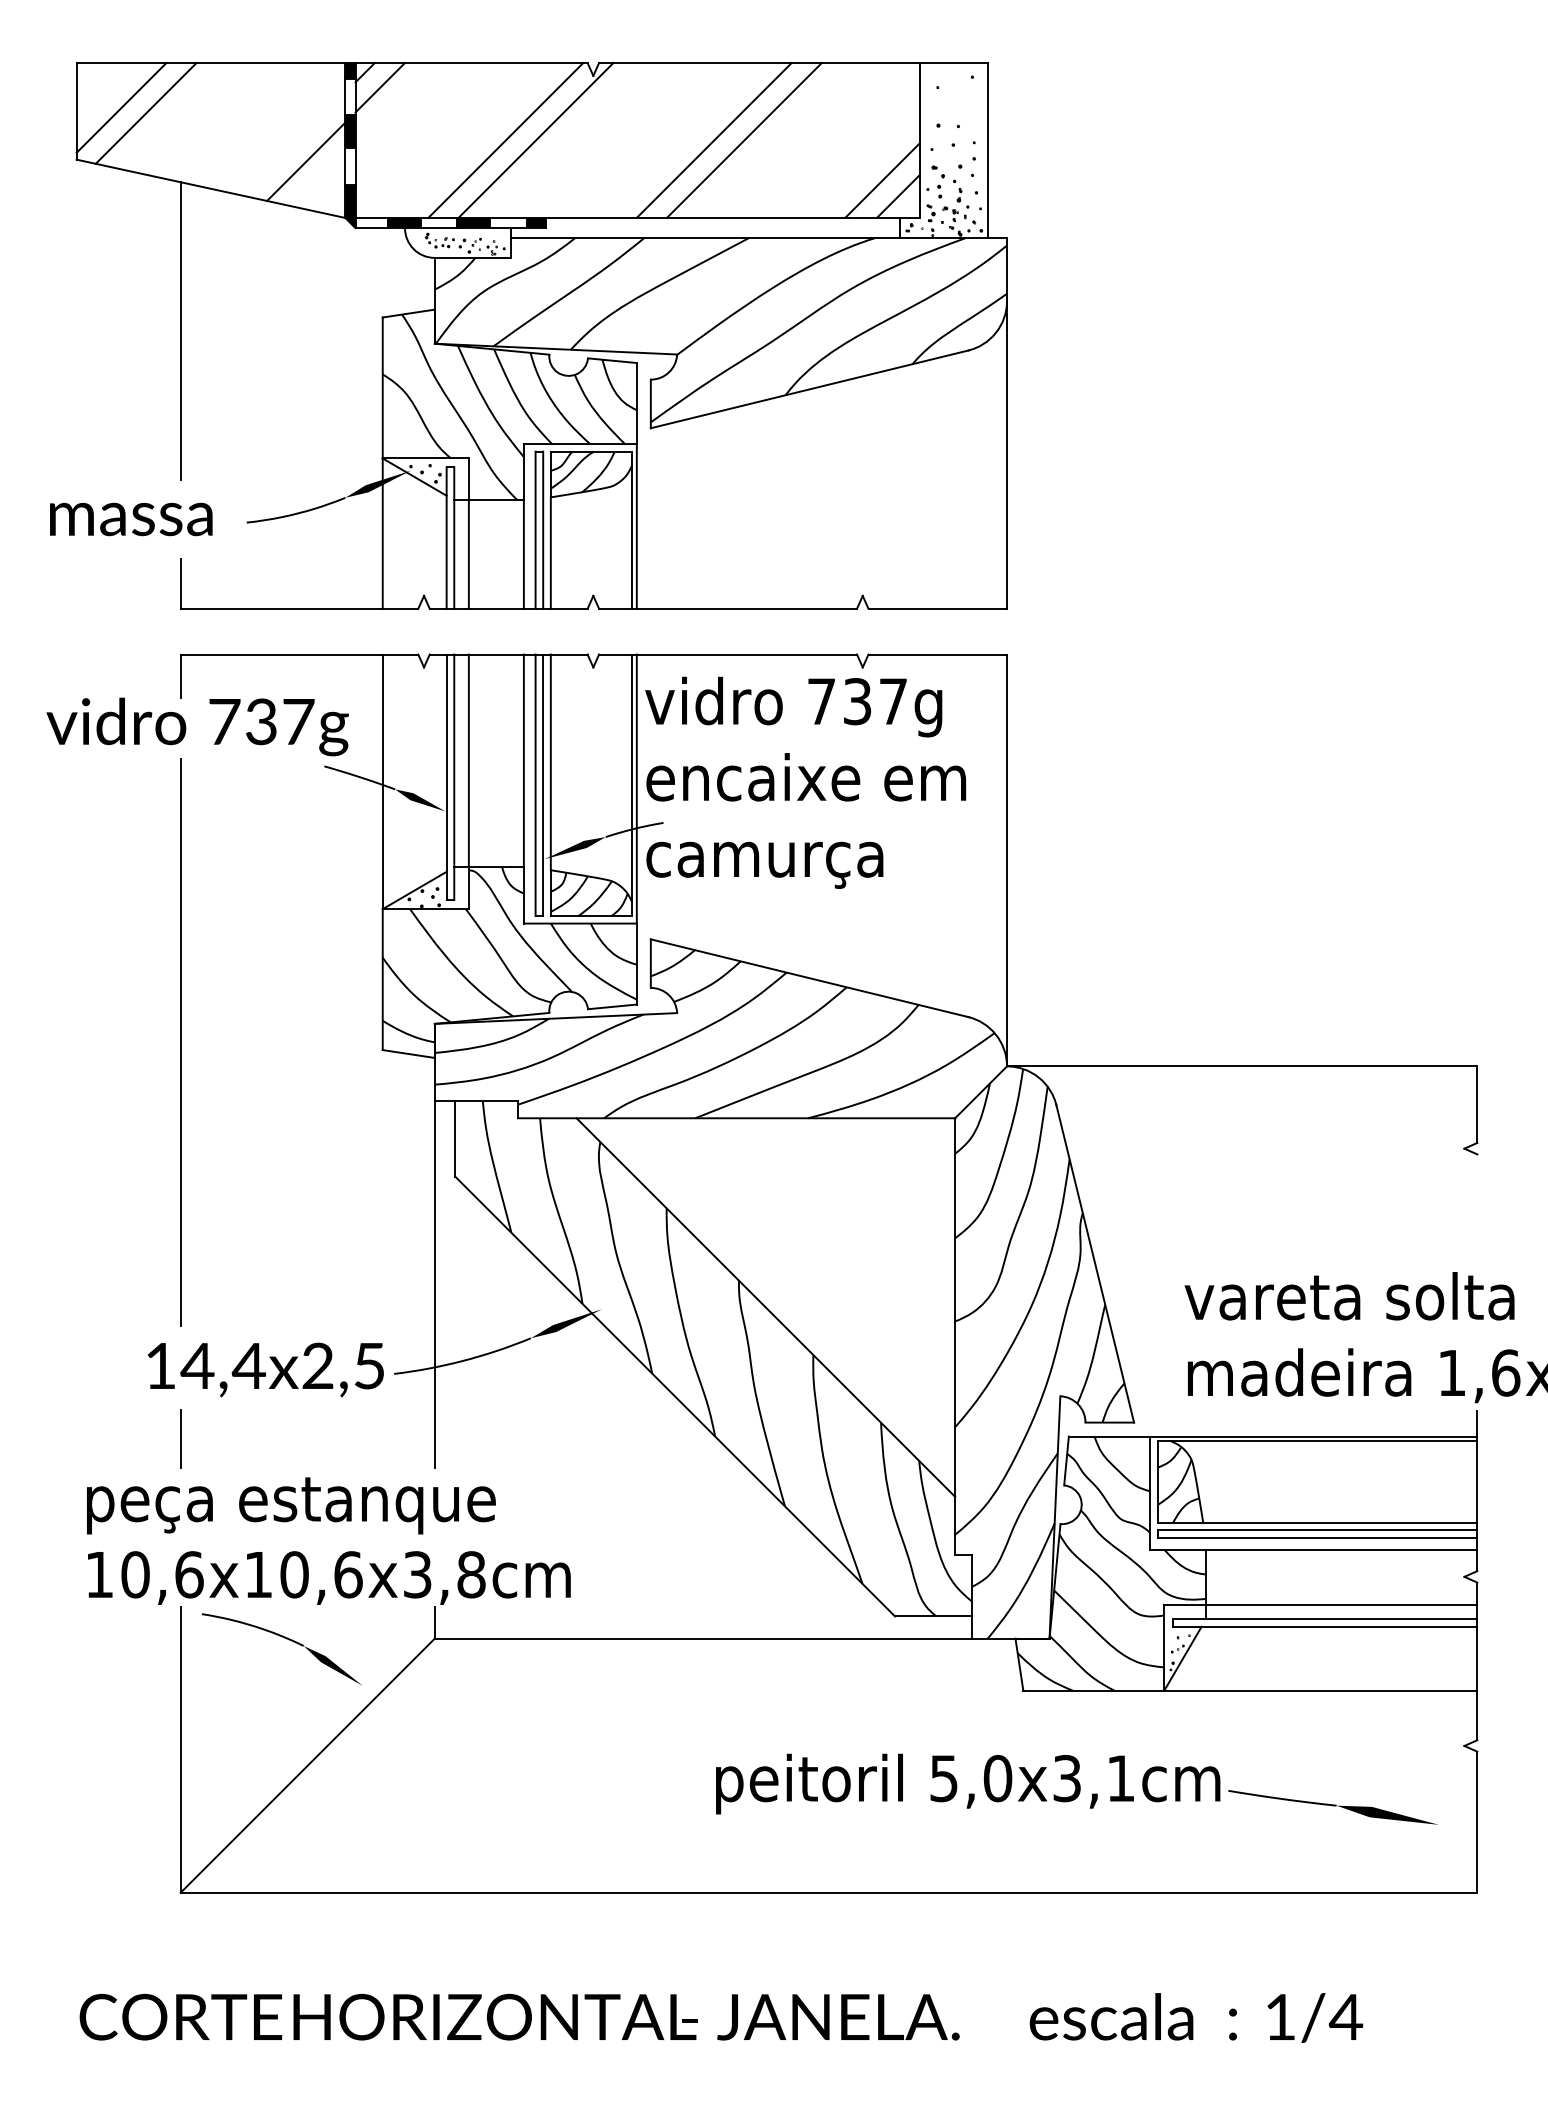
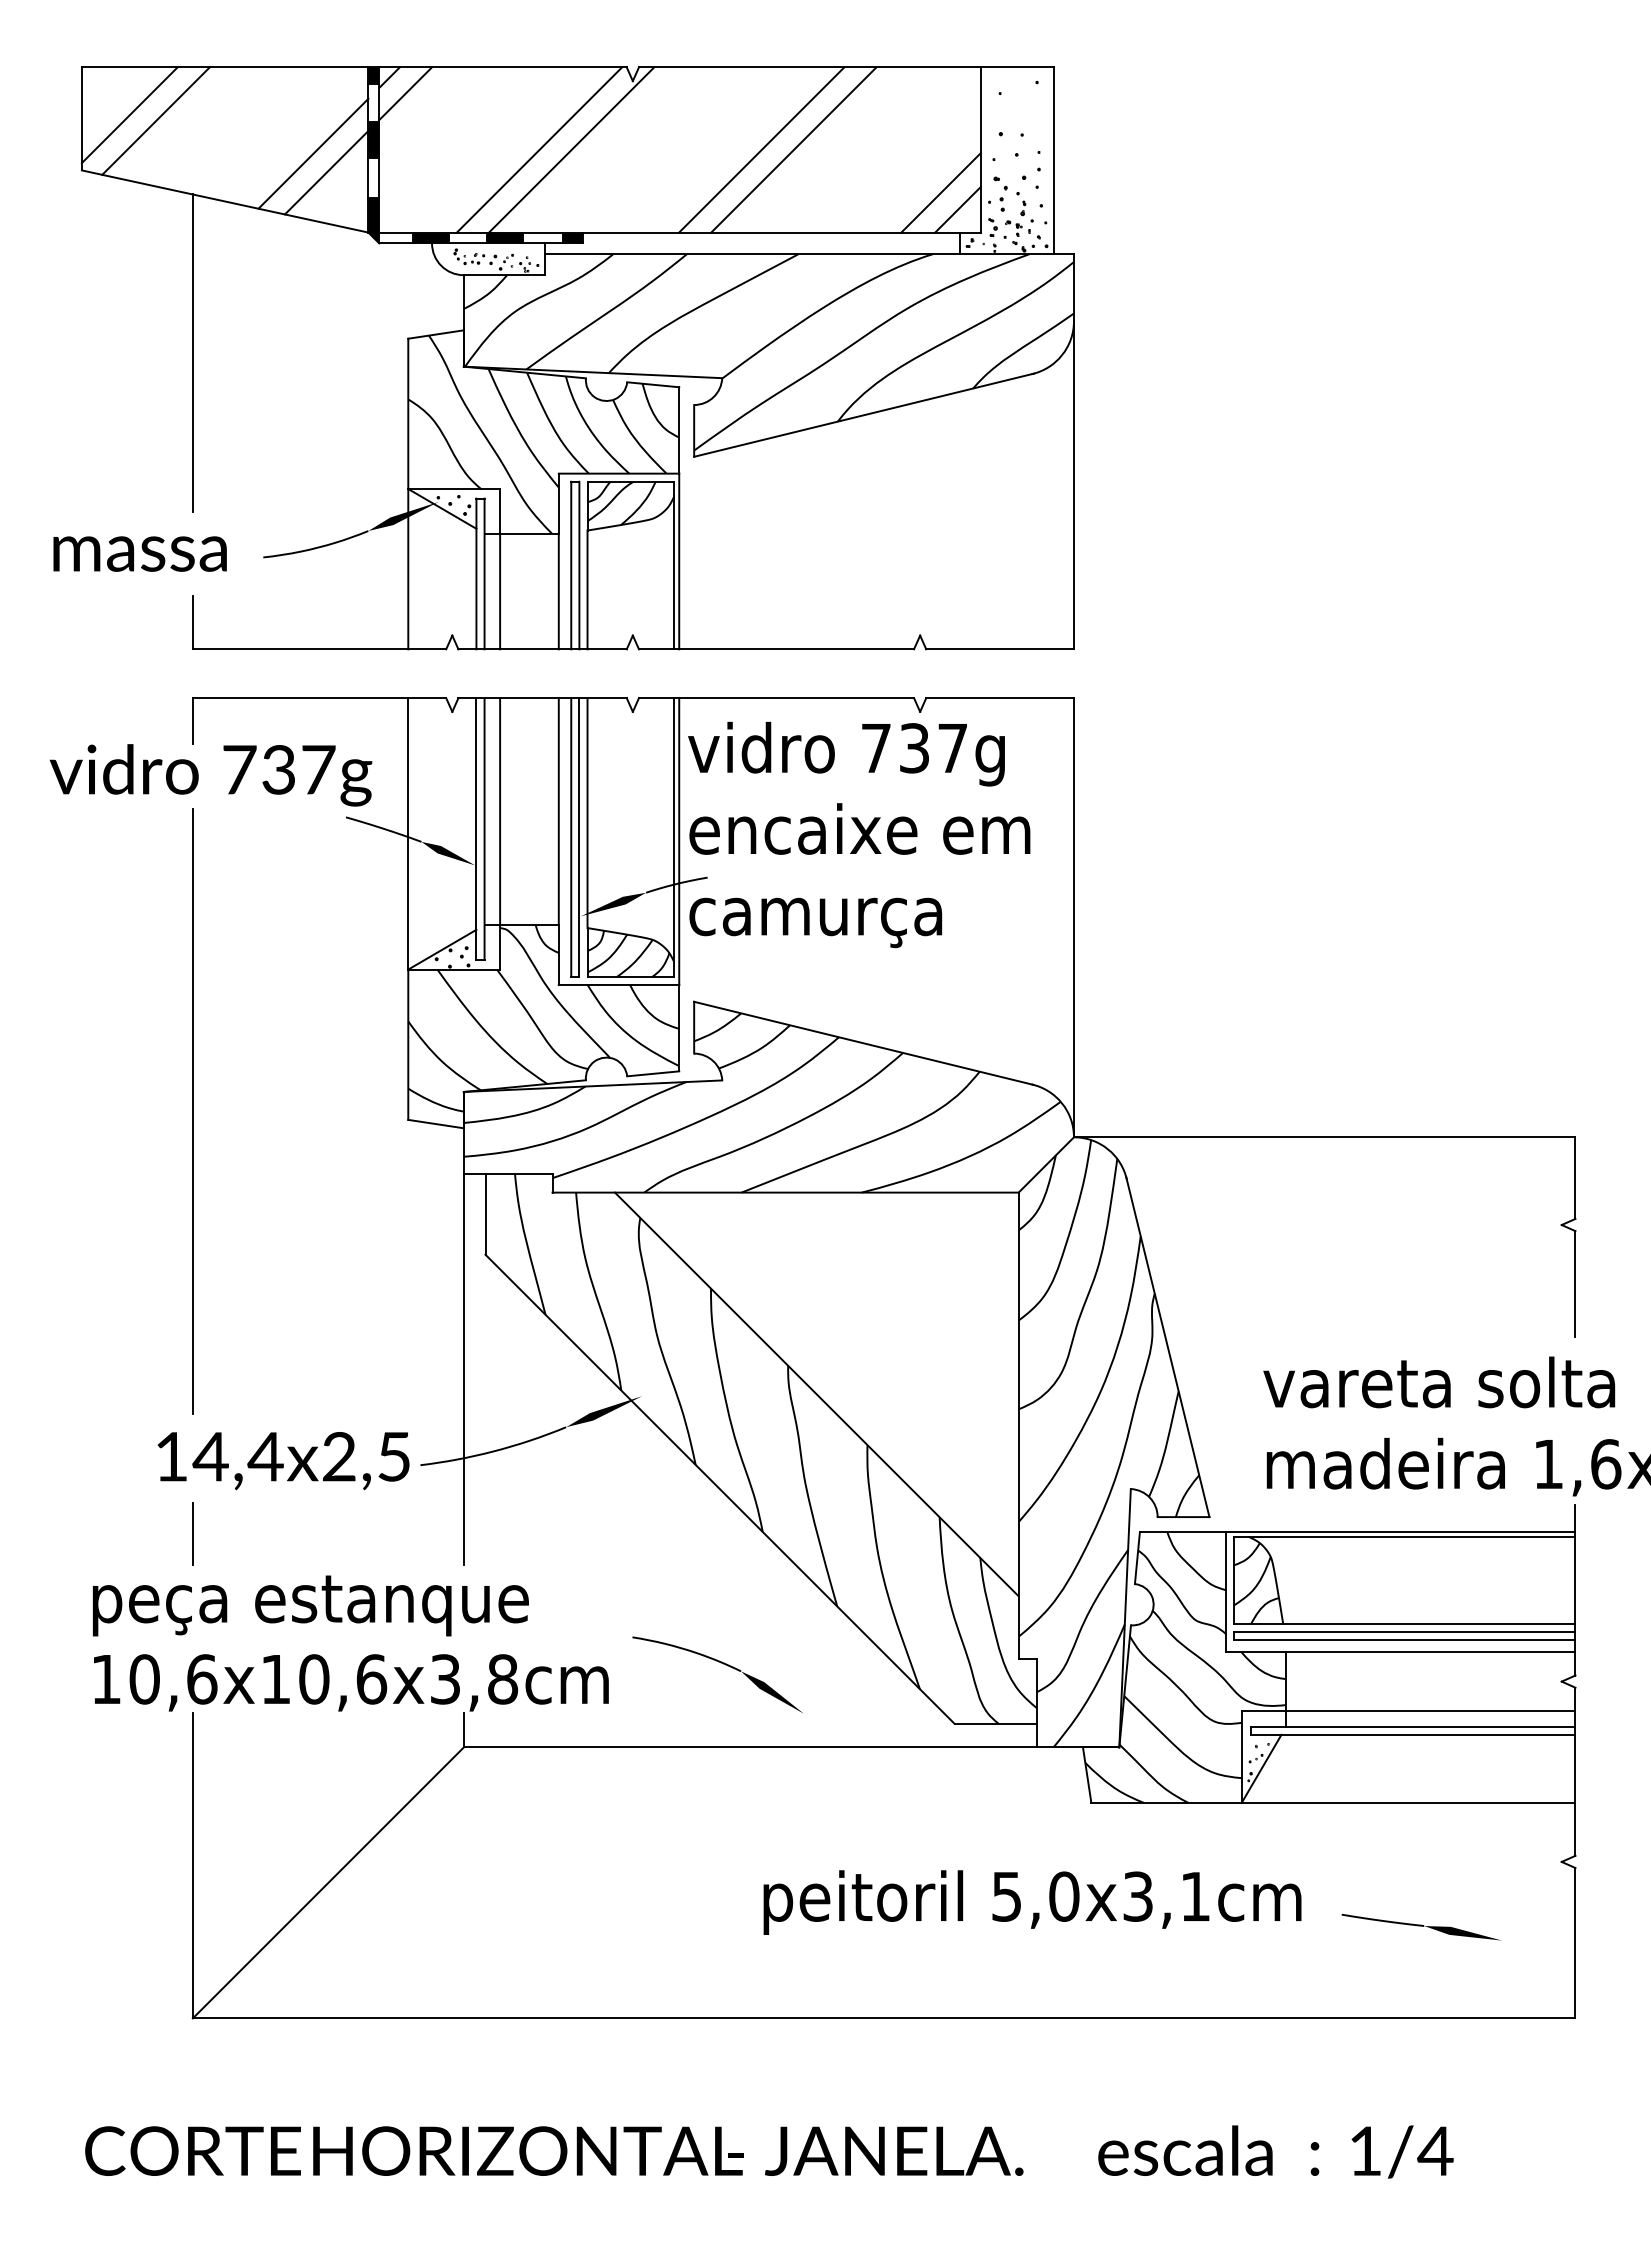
line: (293, 143) -> (313, 153), added
line: (1477, 1204) -> (1575, 1284), added
part: (287, 1639) -> (723, 1664), moved
part: (1331, 1806) -> (1420, 1926), size x0.71

